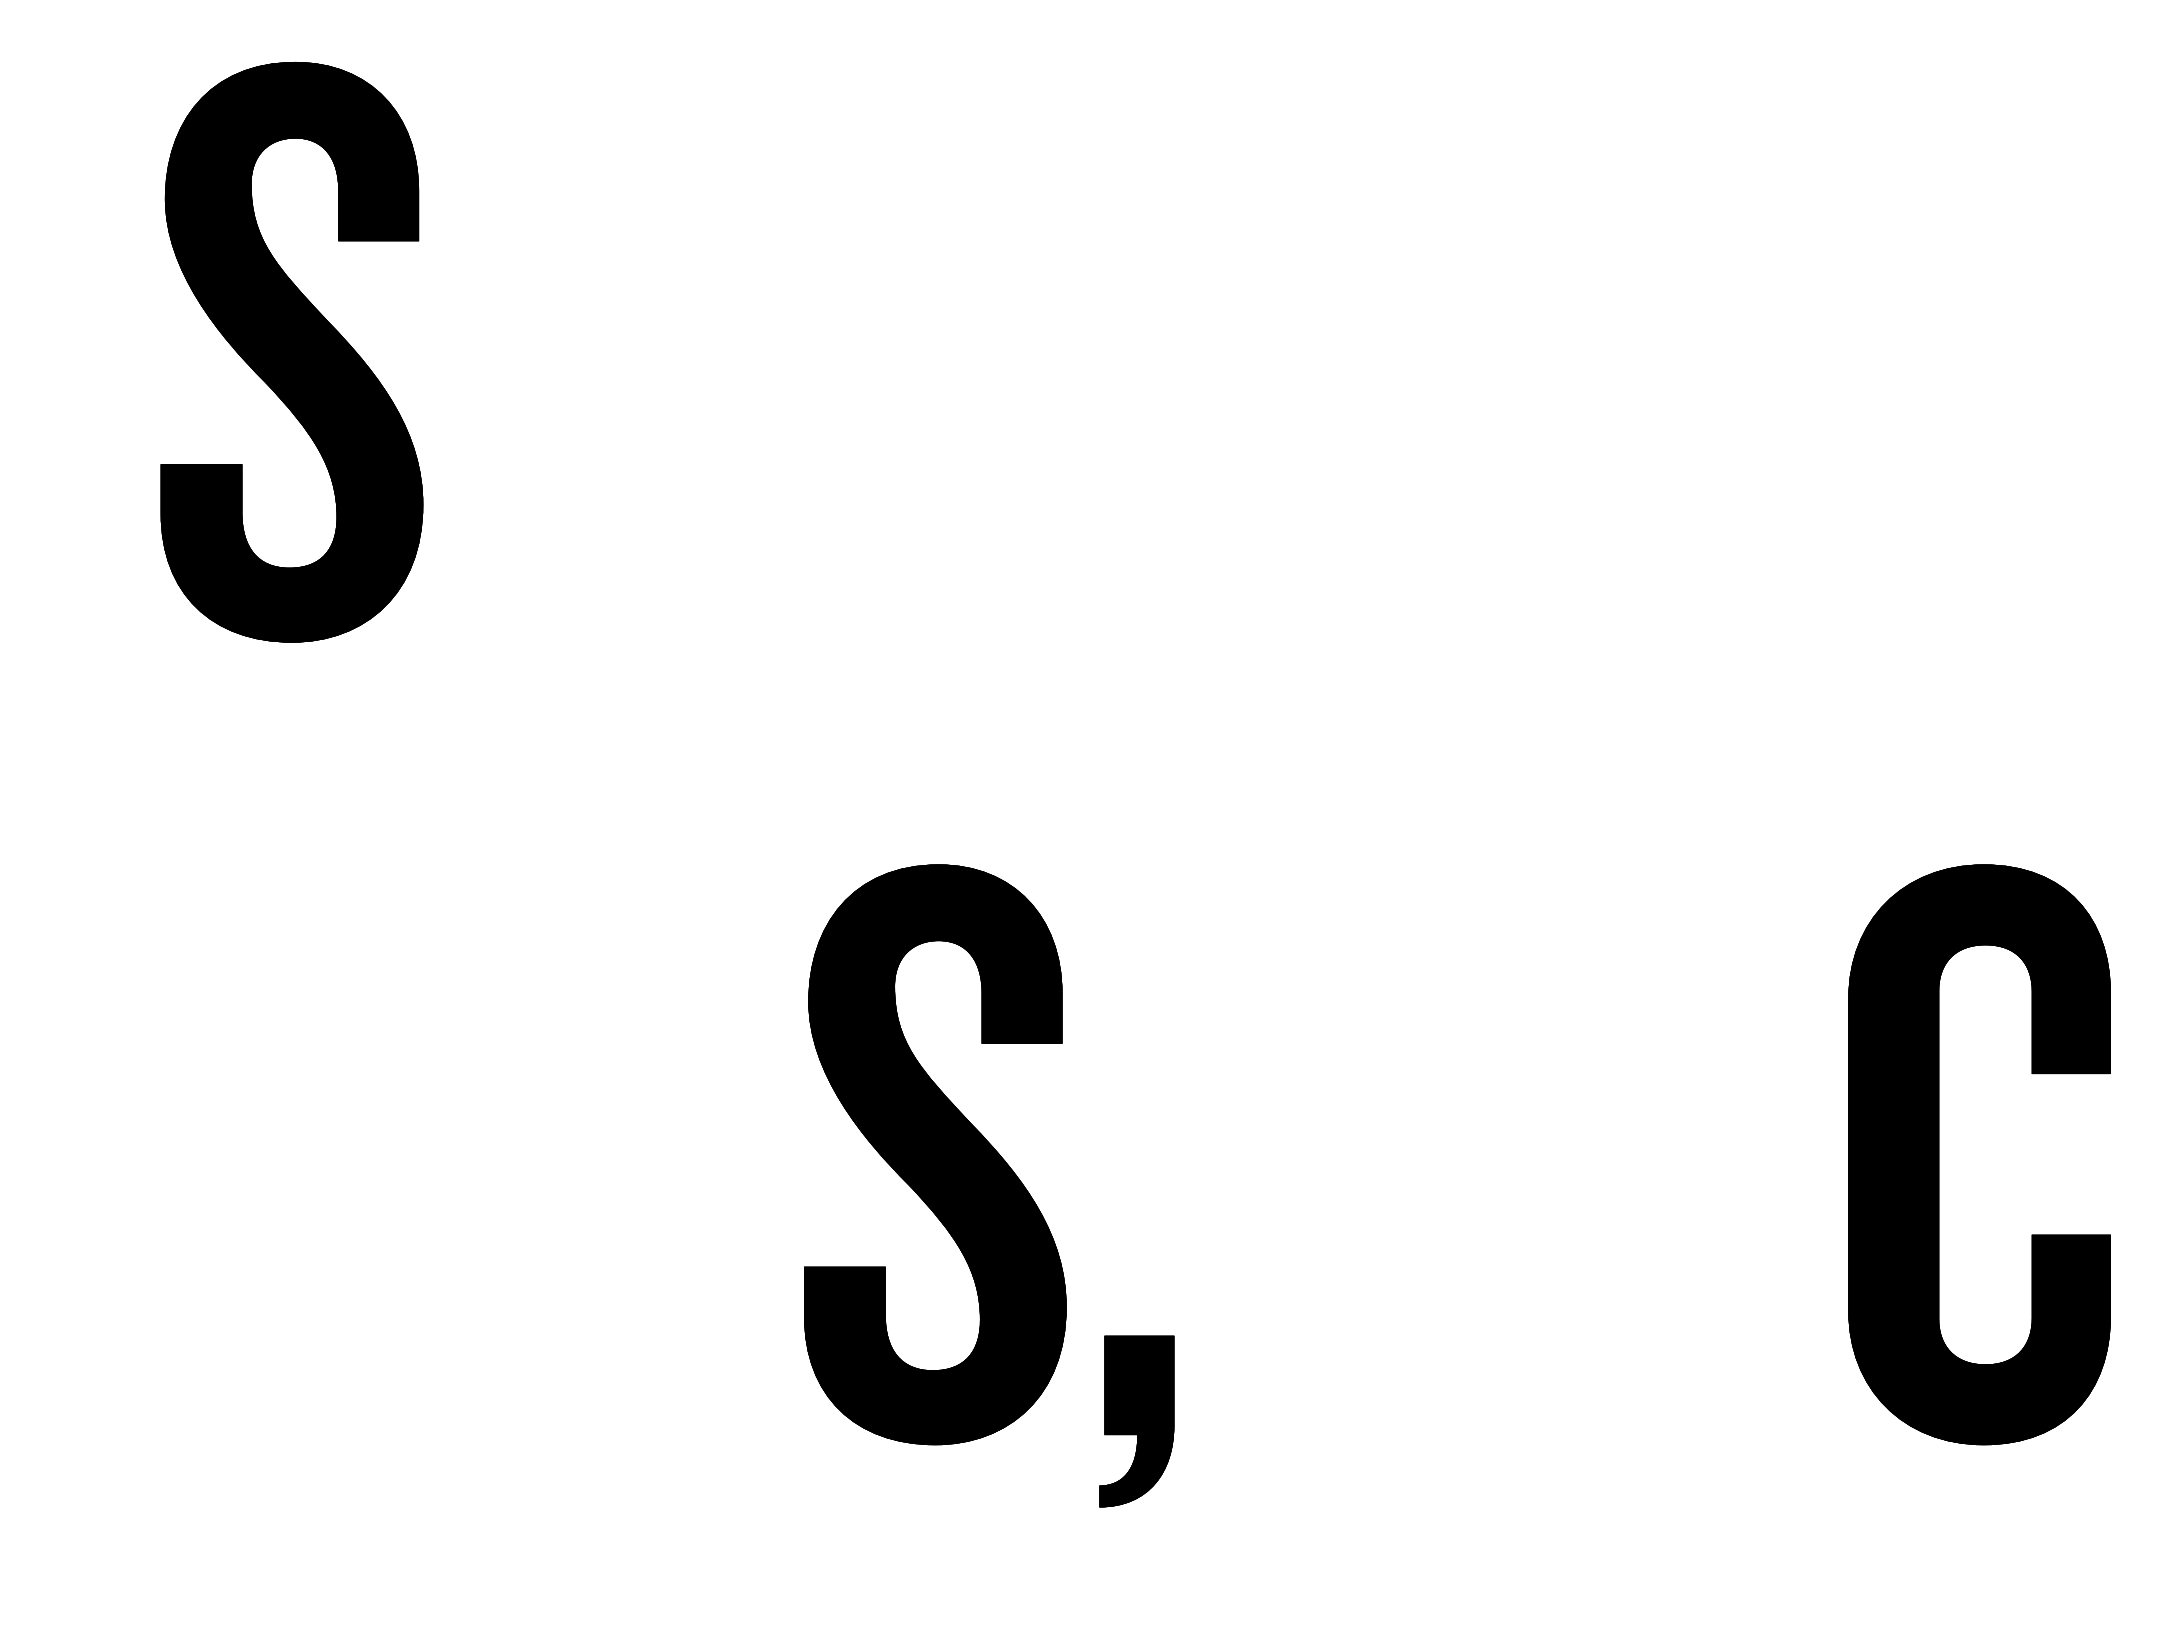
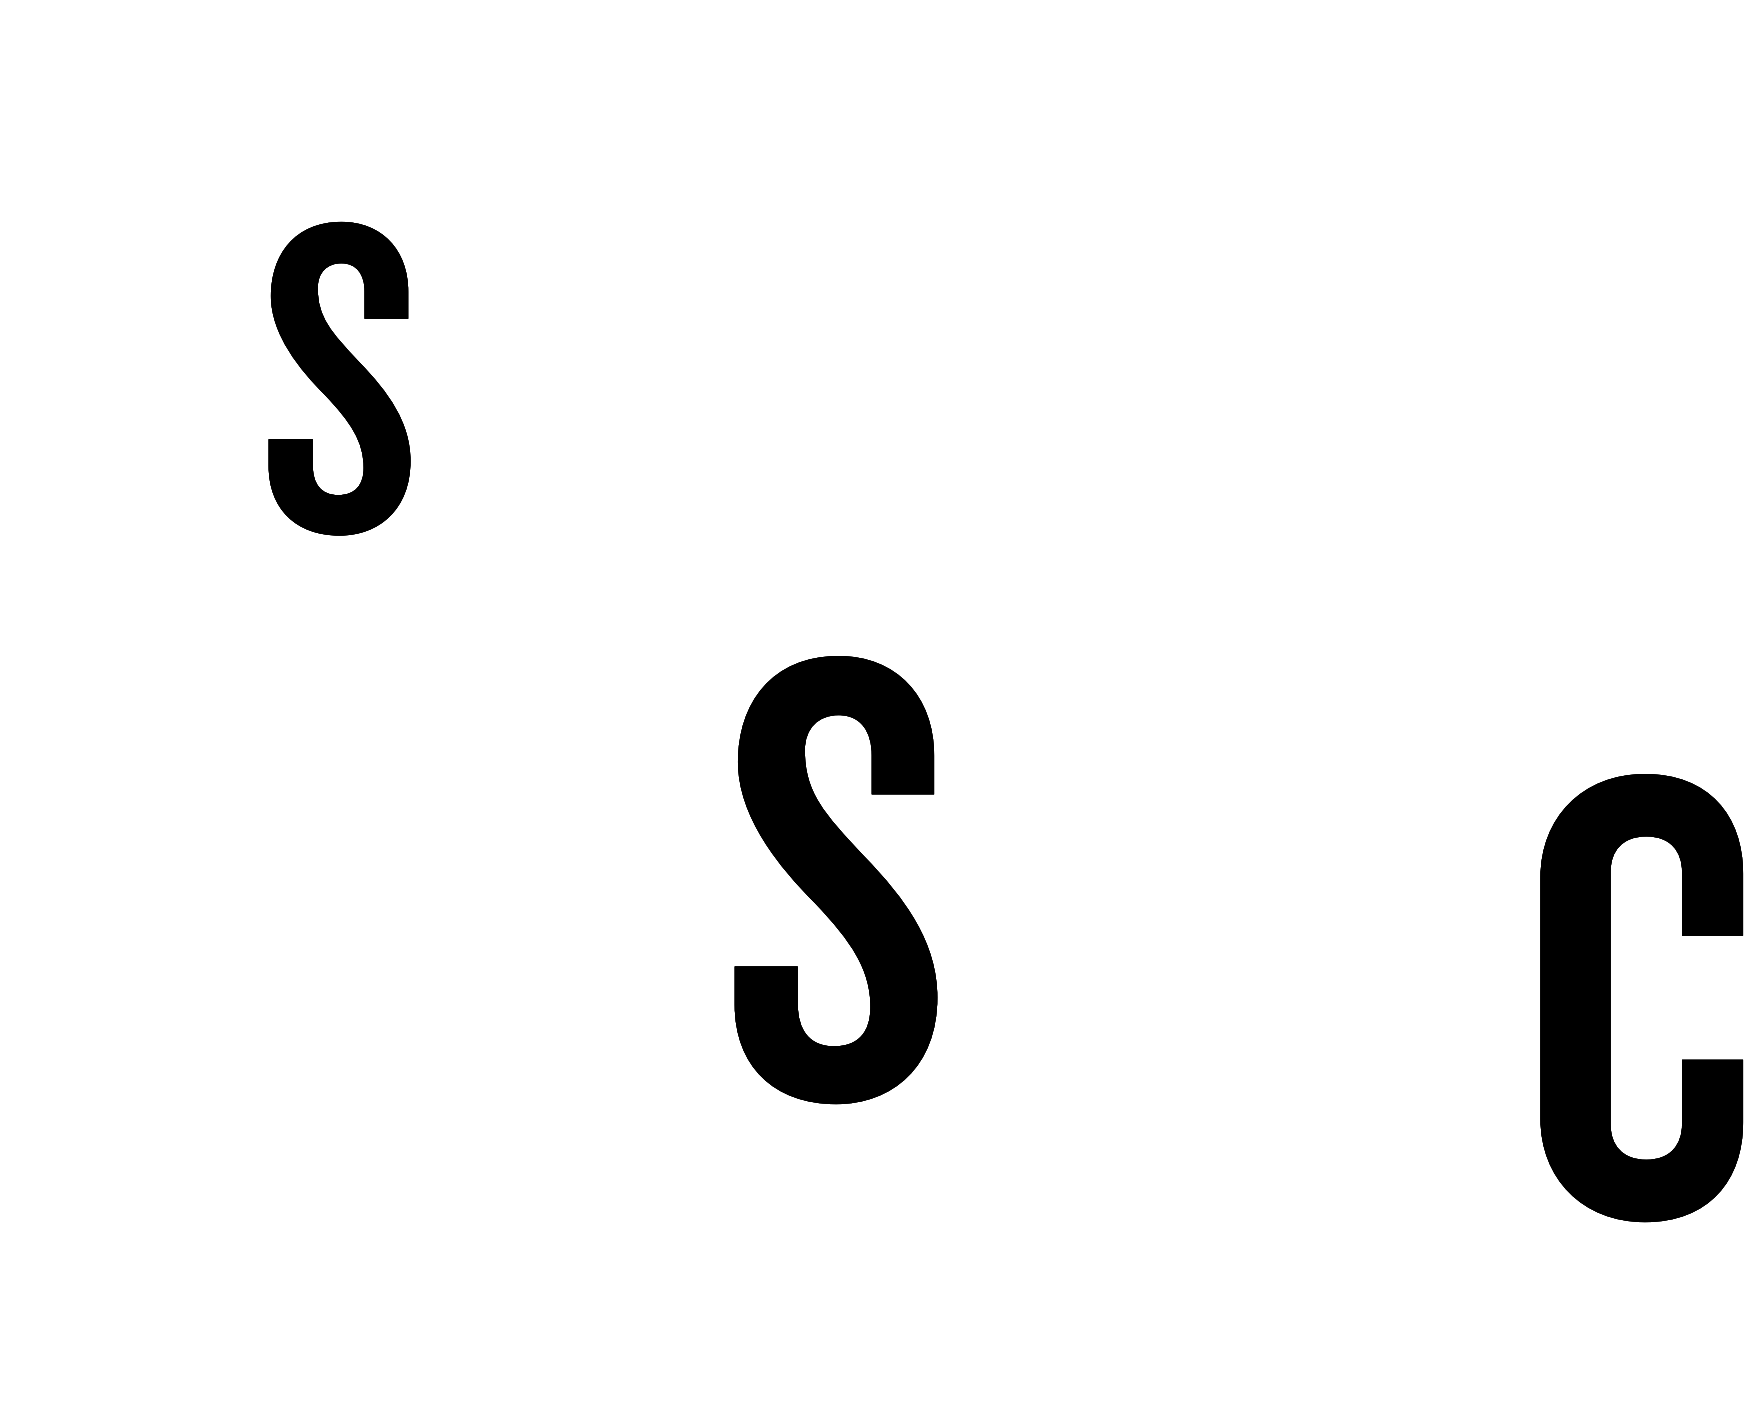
part: (291, 351) -> (339, 378), size x0.7
part: (934, 1155) -> (835, 880), moved
part: (1136, 1421) -> (991, 1203), removed

